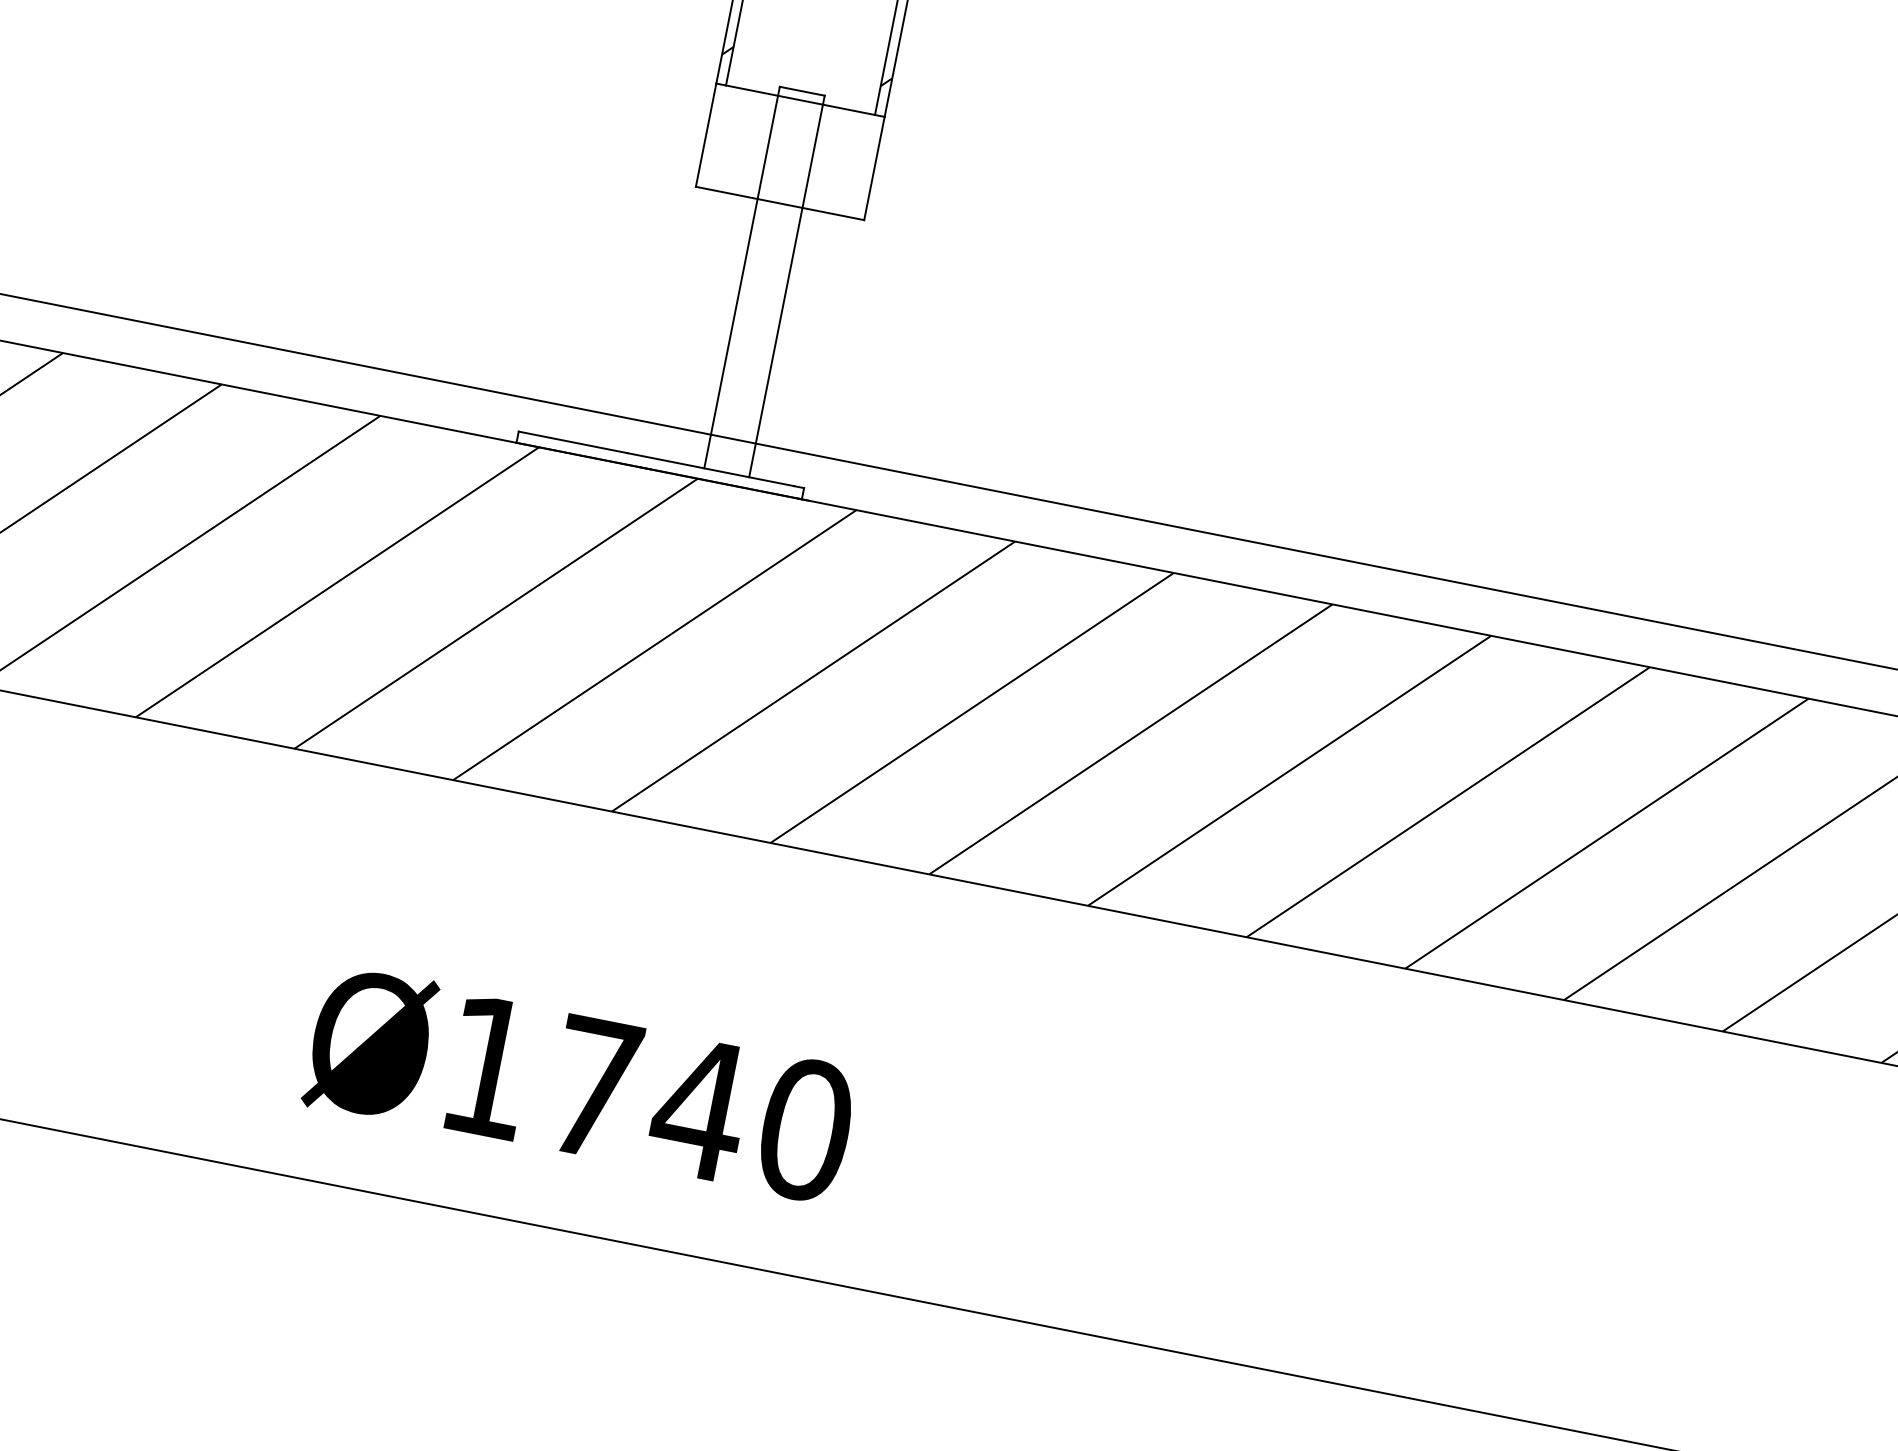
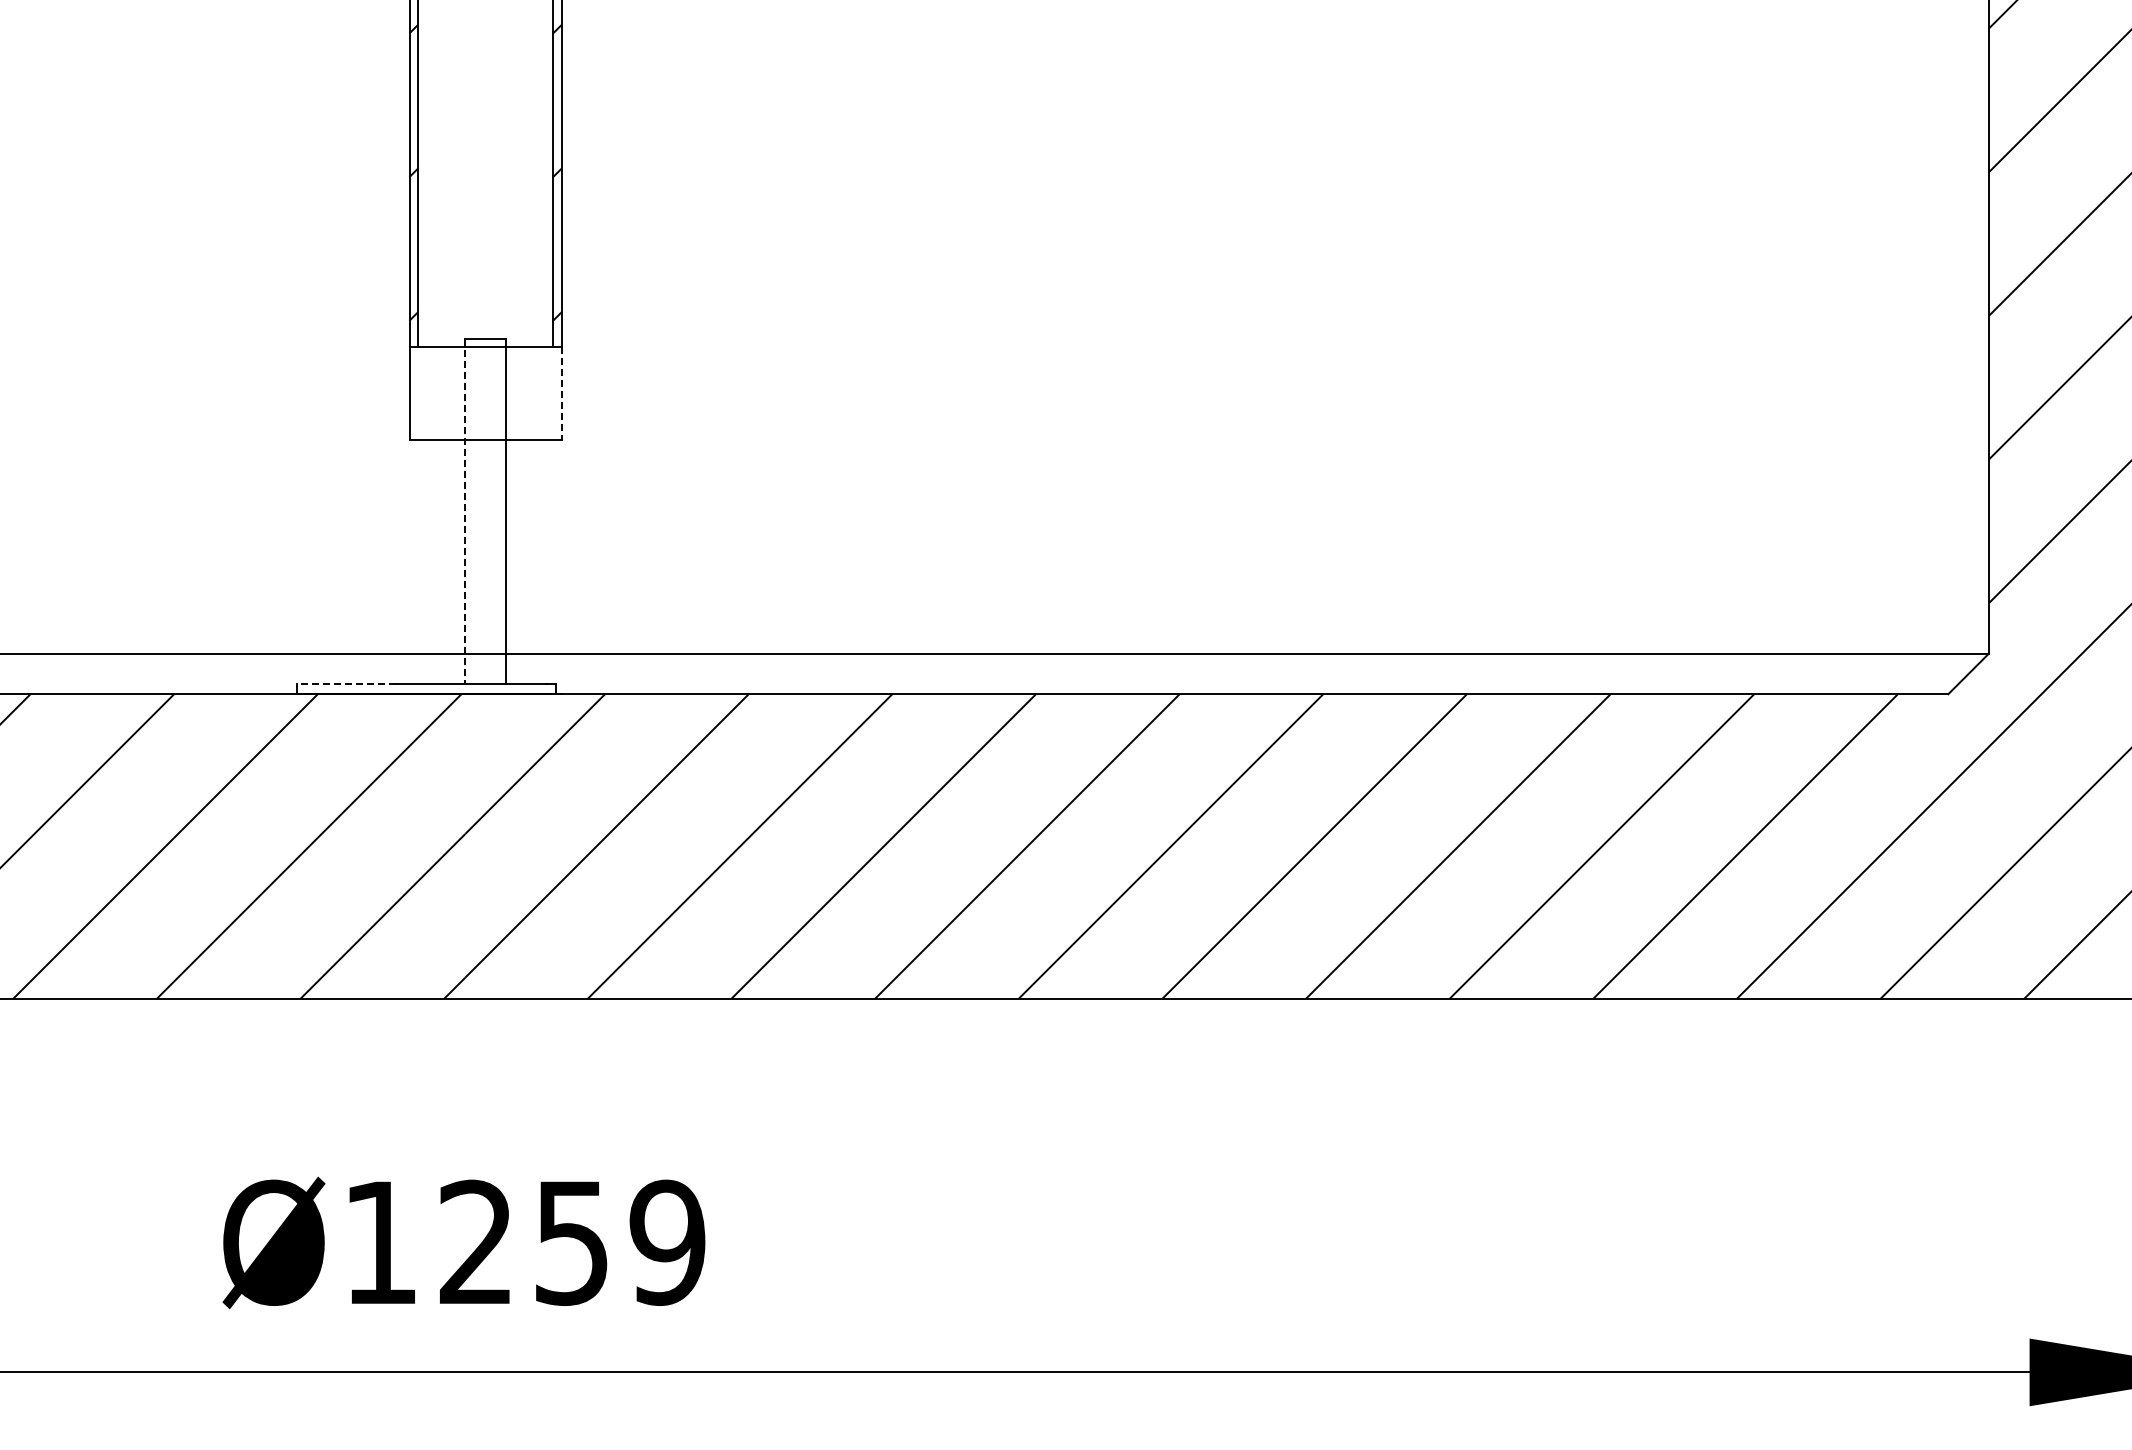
line: (874, 168) -> (561, 393), solid -> dashed
line: (742, 277) -> (465, 511), solid -> dashed
line: (572, 442) -> (346, 684), solid -> dashed
text: (700, 1108) -> (572, 1242), Ø1740 -> Ø1259

